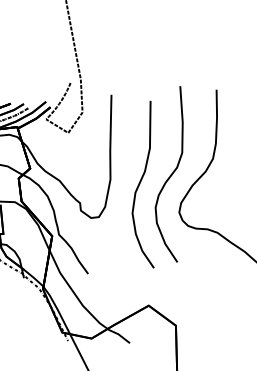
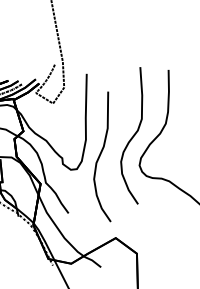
curve: (140, 184) -> (100, 156), moved

